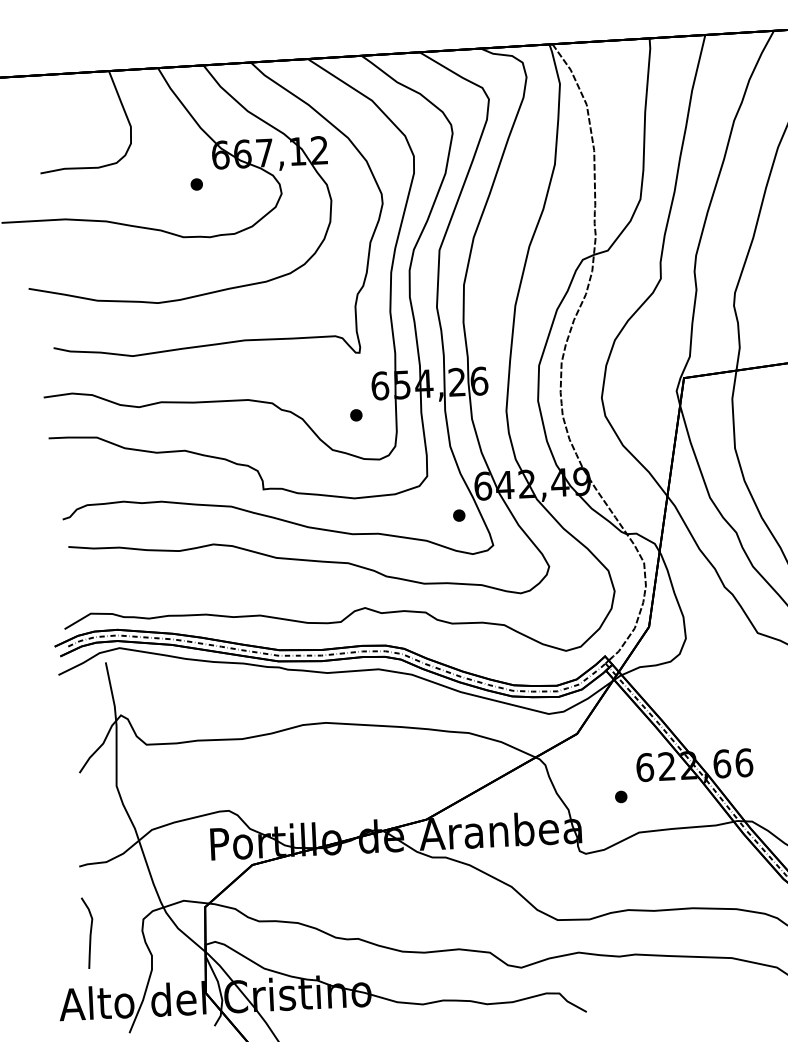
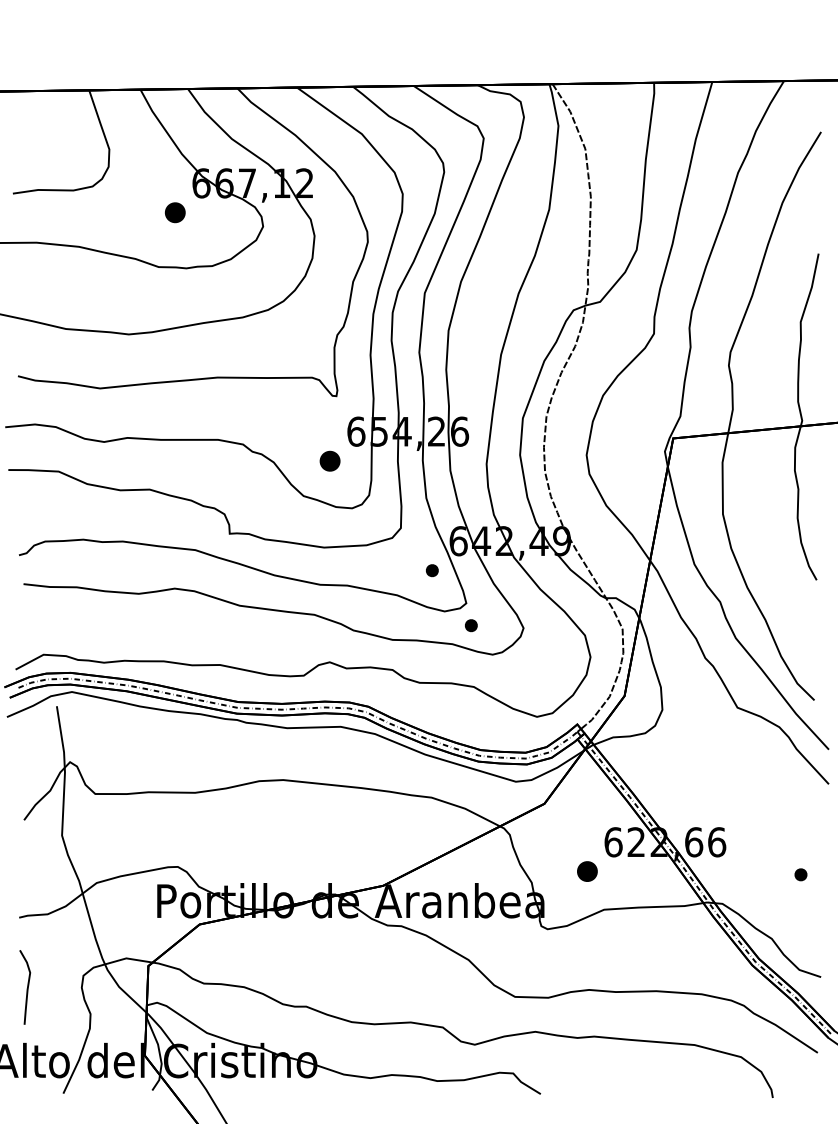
part: (196, 184) -> (174, 212), size x1.6
part: (355, 414) -> (329, 460), size x1.6
part: (499, 566) -> (471, 625), added
part: (620, 796) -> (586, 871), size x1.6

